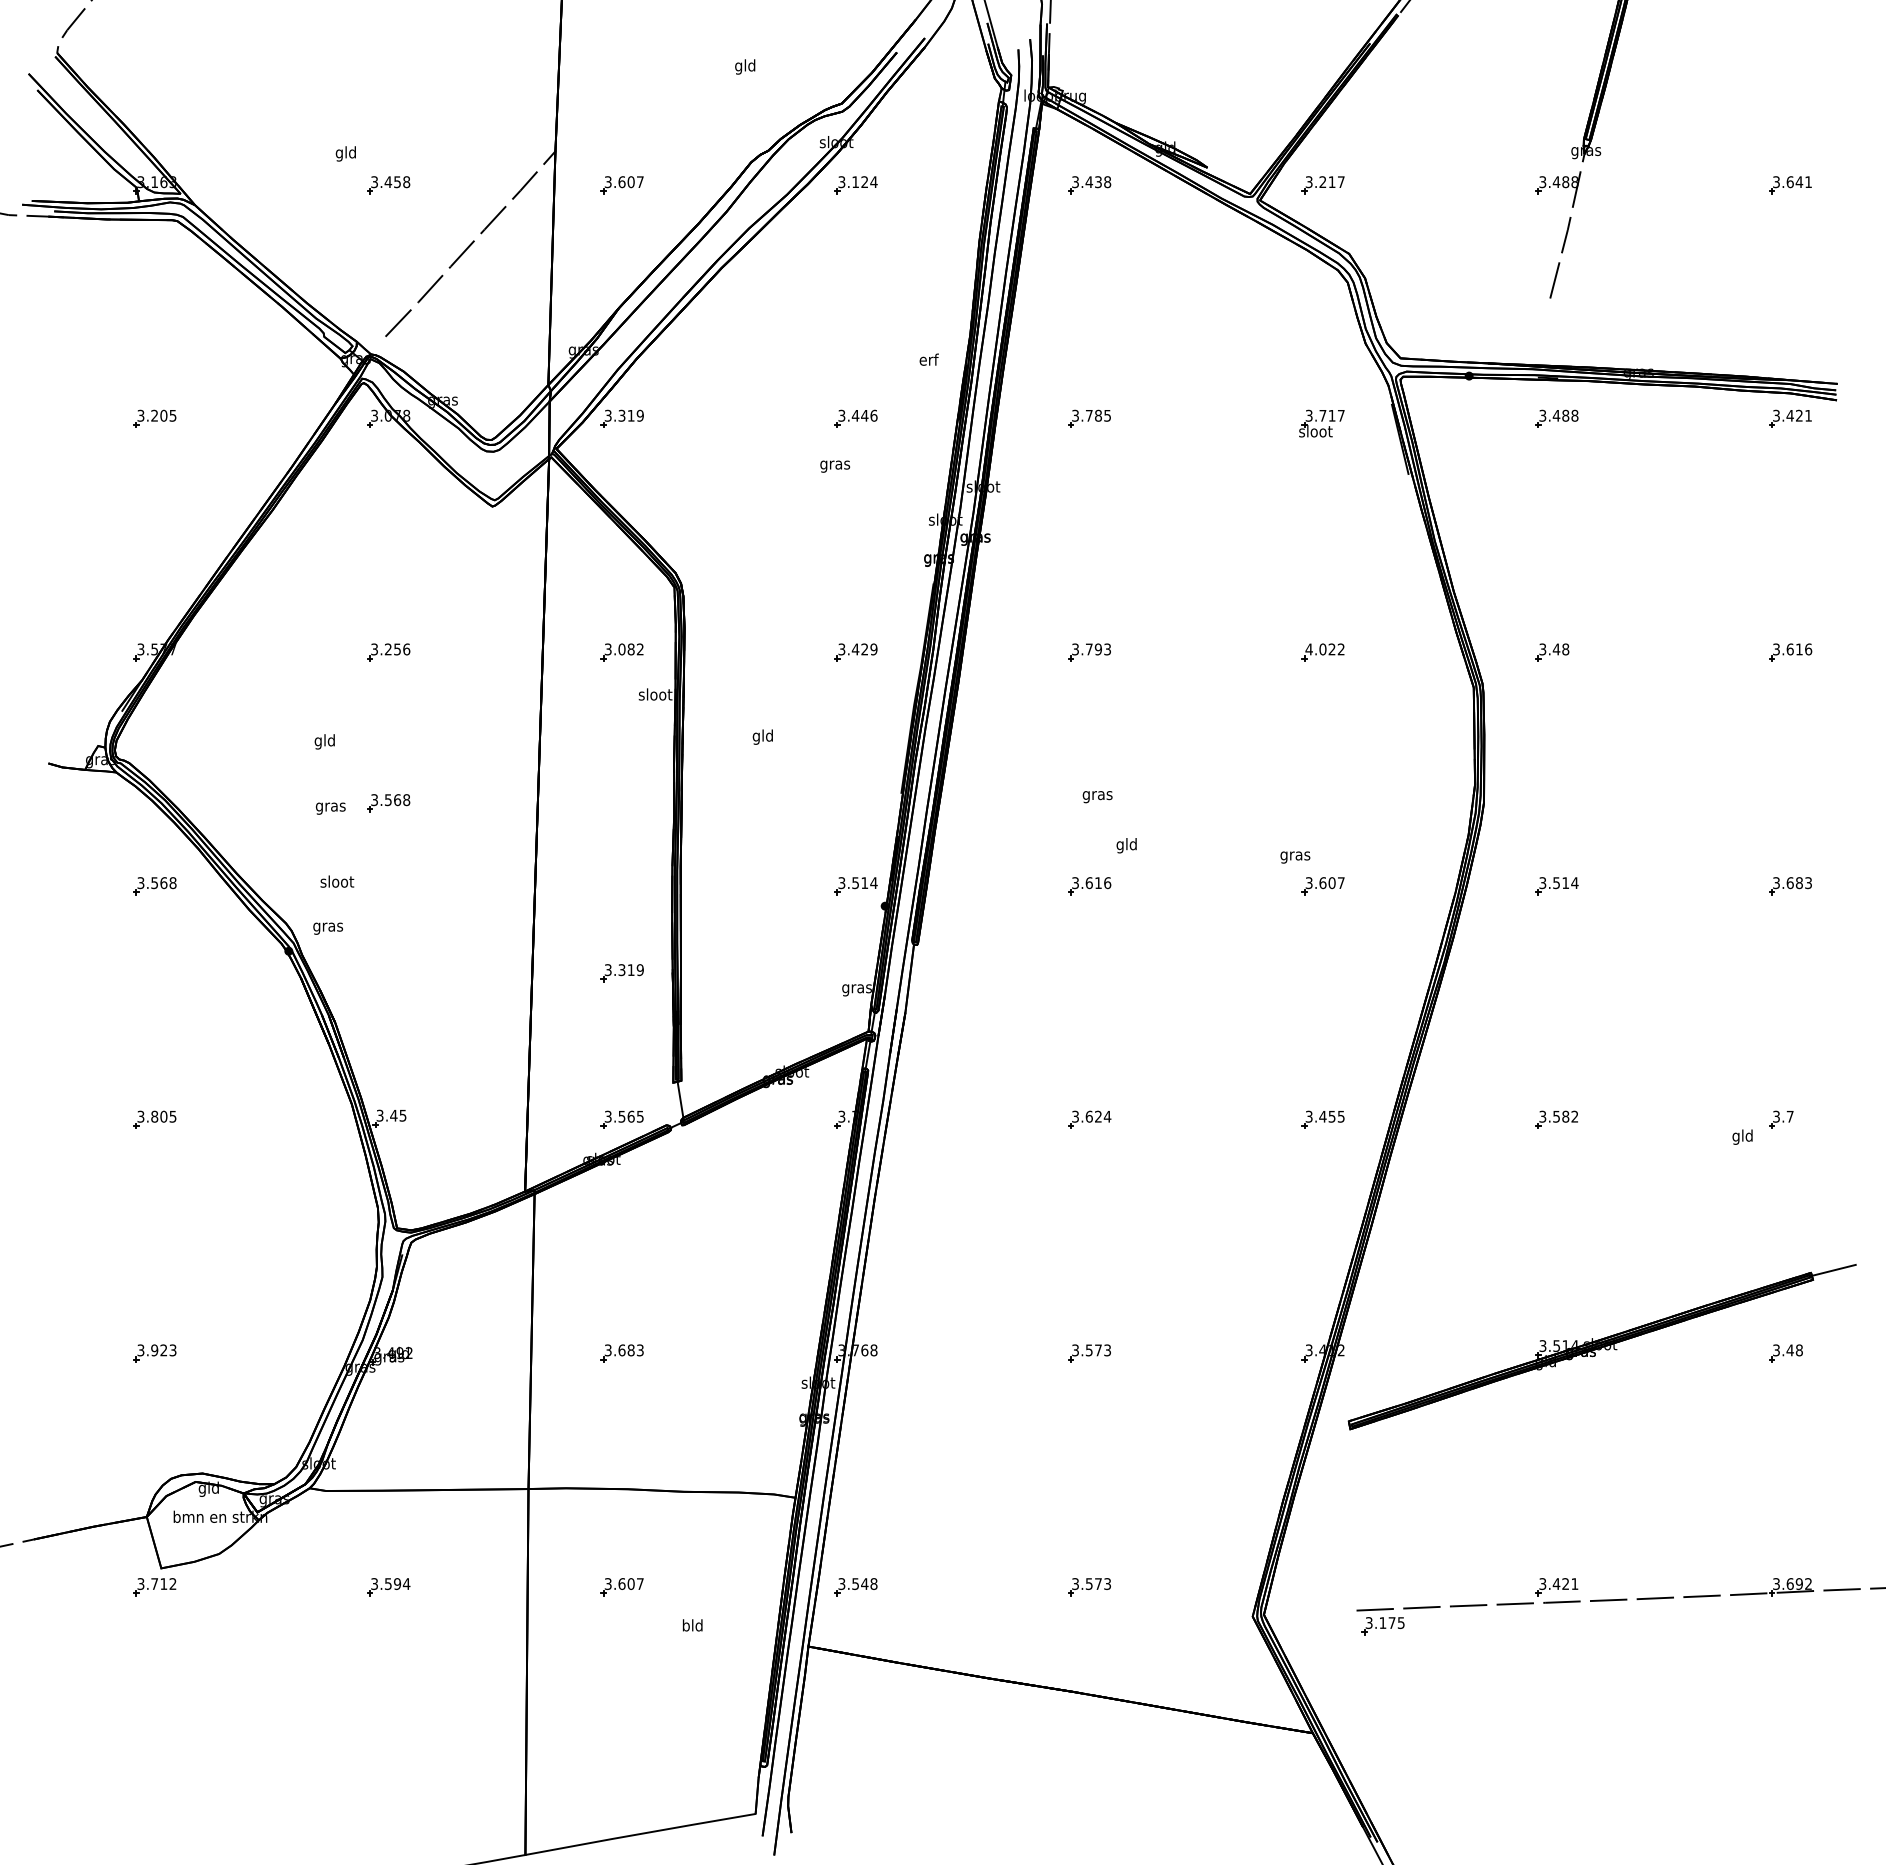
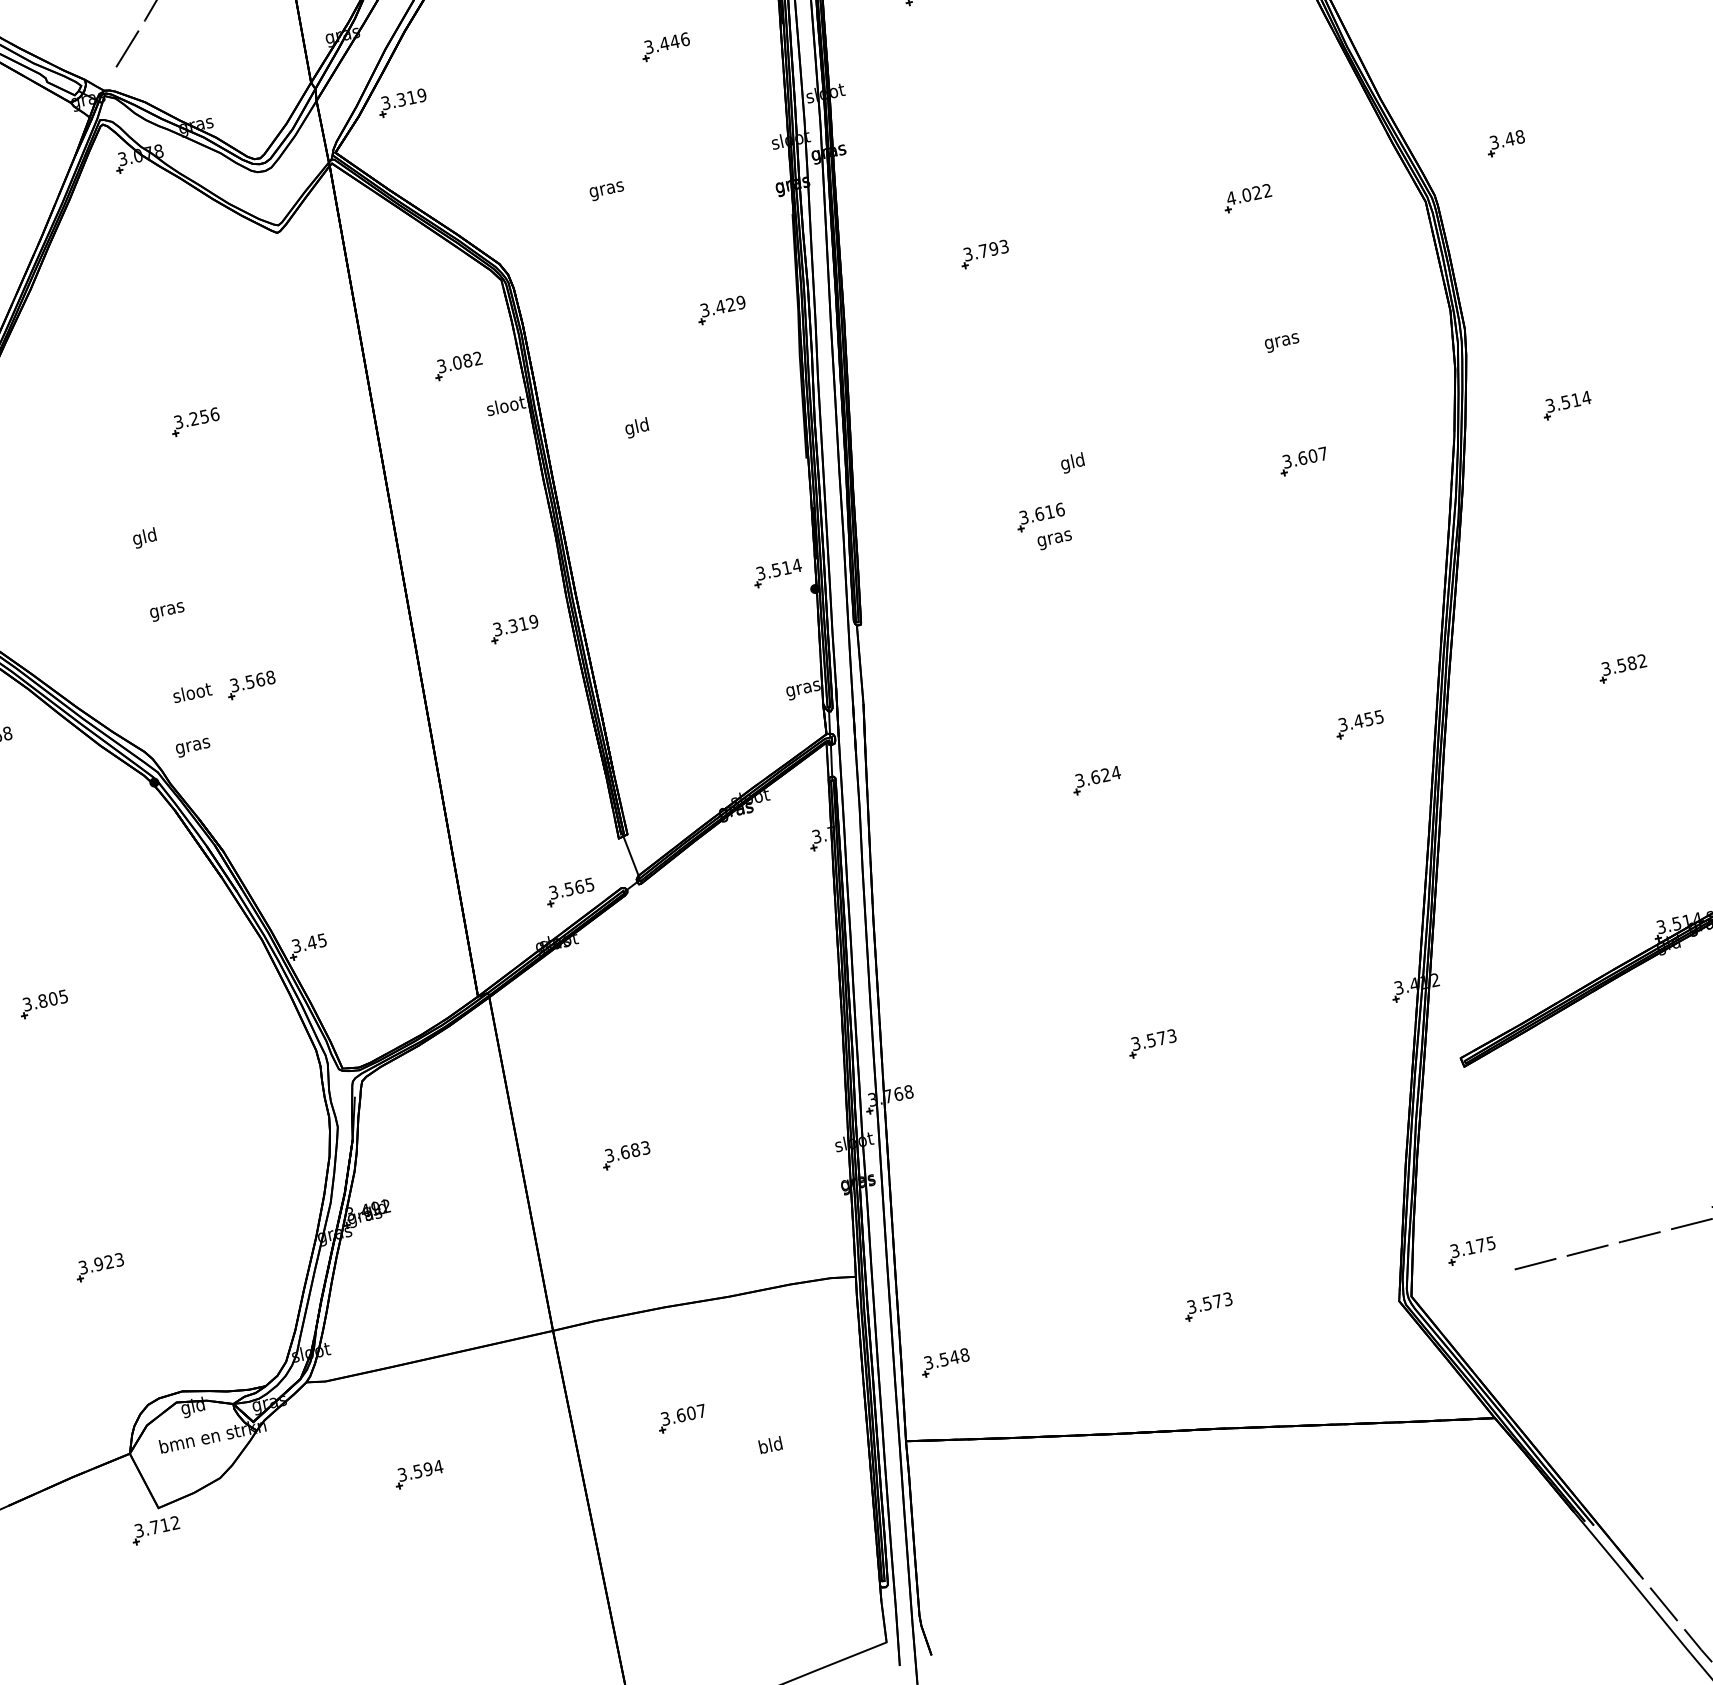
text: (835, 466) -> (607, 190), moved
text: (1097, 797) -> (1054, 540), moved
part: (388, 803) -> (251, 685), moved
text: (1295, 857) -> (1282, 342), moved
part: (621, 973) -> (513, 629), moved
part: (1382, 1626) -> (1470, 1251), moved

